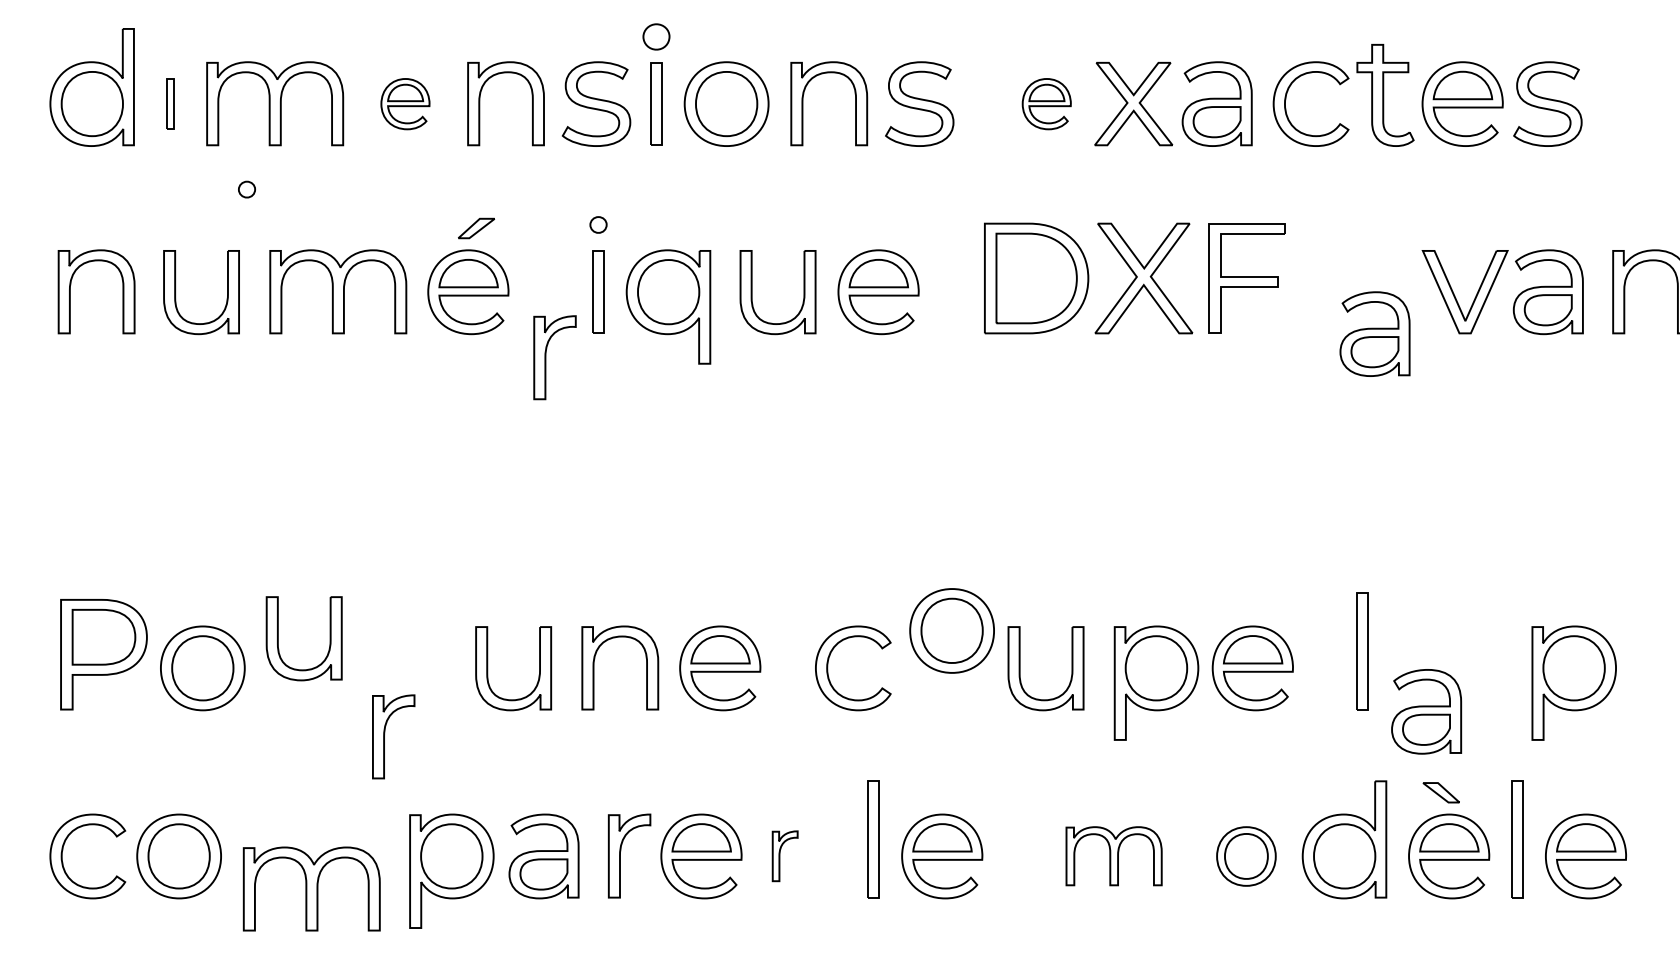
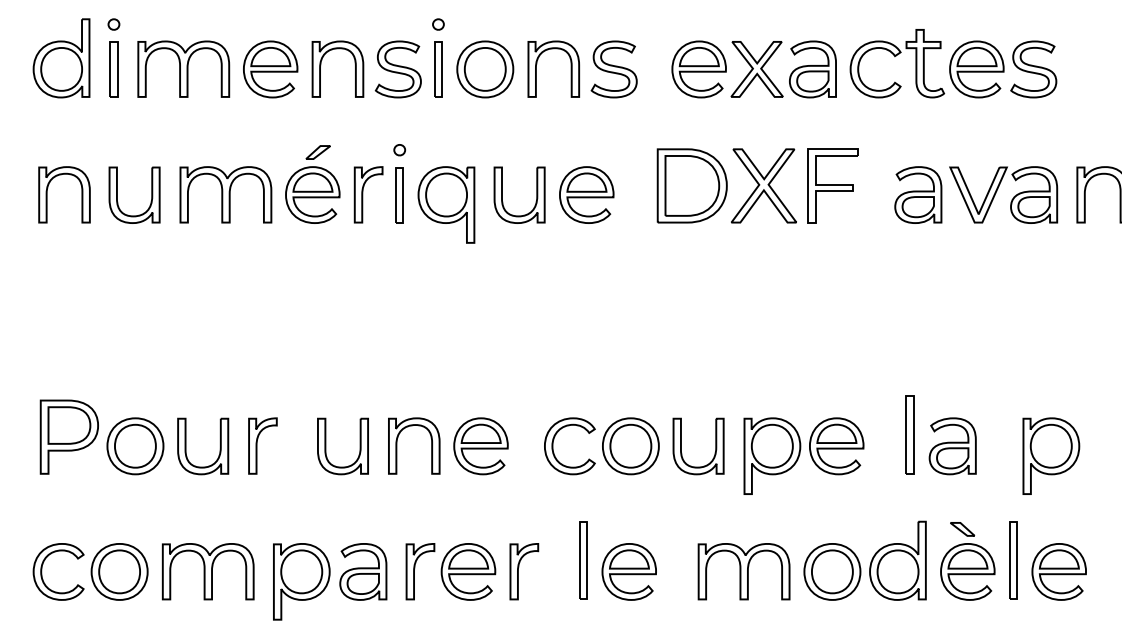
part: (656, 36) -> (438, 24), size x0.62
part: (169, 104) -> (113, 69), size x1.67
part: (405, 104) -> (270, 69), size x1.67
part: (1045, 104) -> (698, 69), size x1.67
part: (246, 189) -> (113, 24), moved
part: (1375, 333) -> (918, 194), moved
part: (554, 357) -> (368, 194), moved
part: (951, 631) -> (630, 446), moved
part: (328, 638) -> (219, 446), moved
part: (1426, 712) -> (952, 446), moved
part: (393, 736) -> (262, 445), moved
part: (785, 855) -> (524, 571), size x1.67
part: (1113, 855) -> (743, 571), size x1.43
part: (1246, 855) -> (832, 571), size x1.43
part: (310, 888) -> (207, 571), moved

